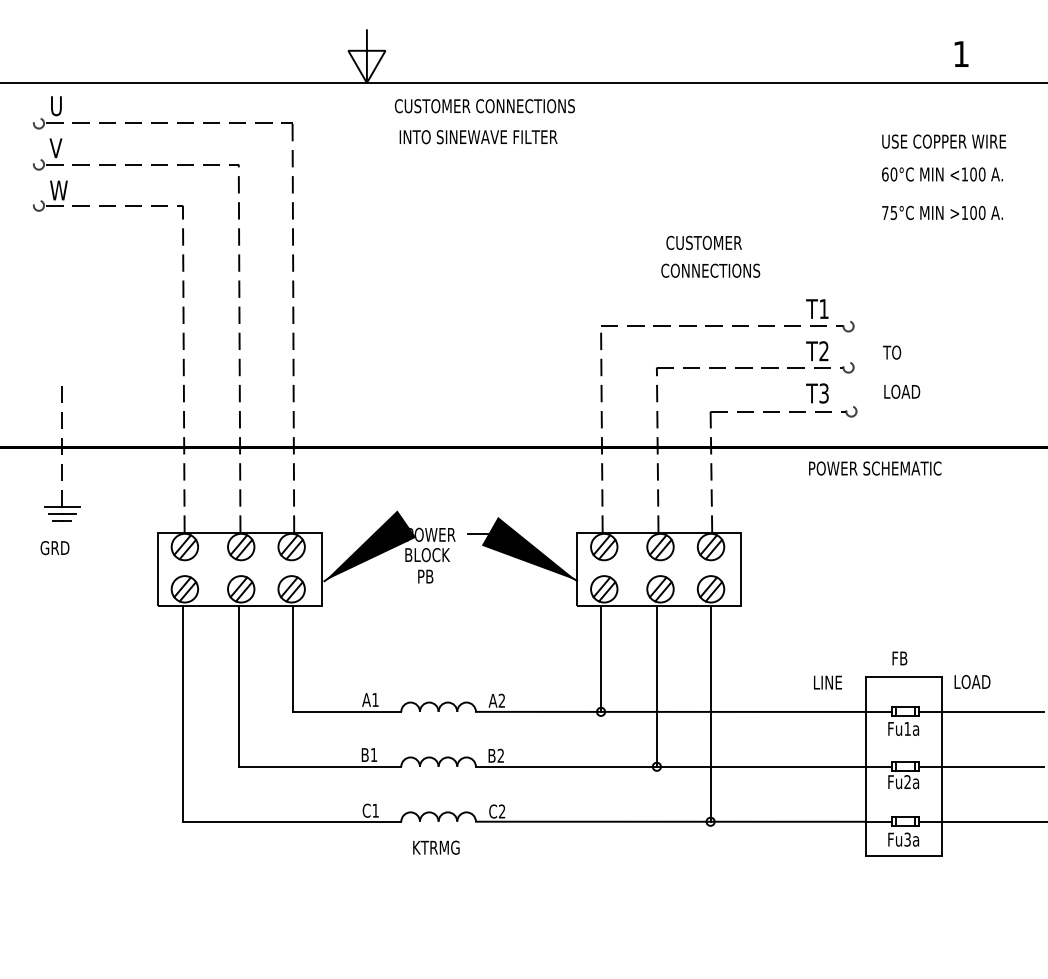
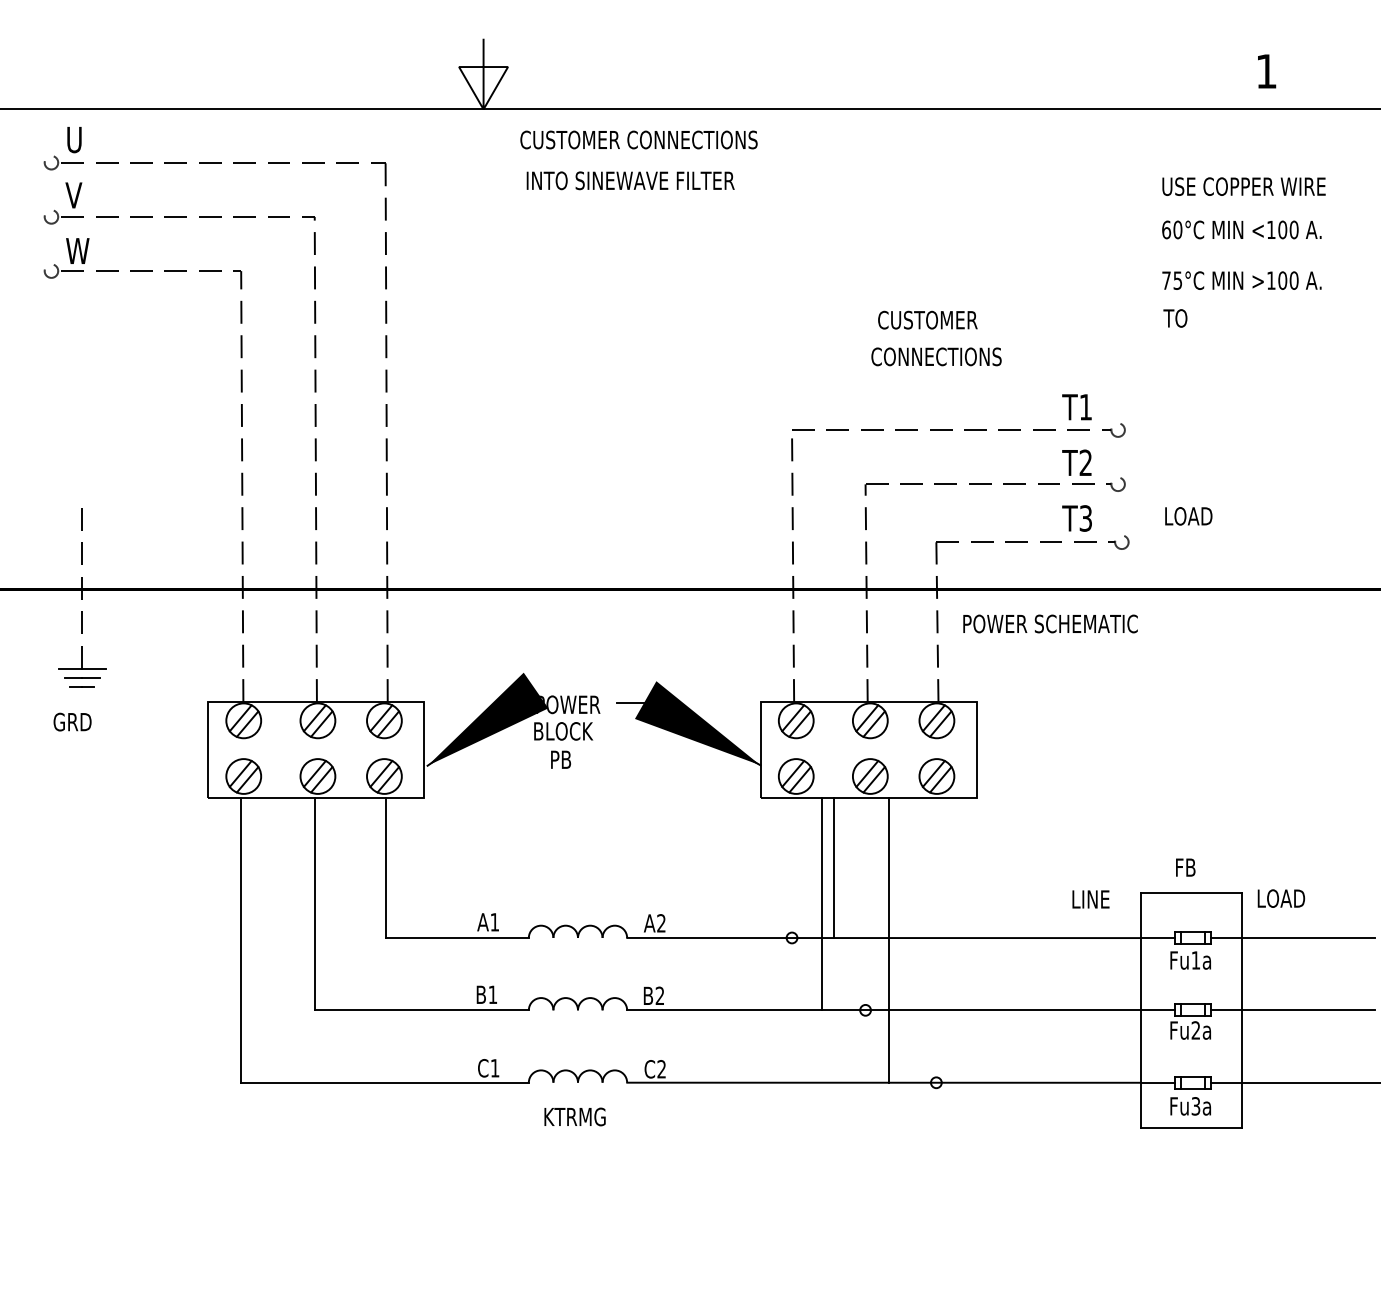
text: (892, 352) -> (1175, 318), moved
text: (875, 468) -> (1050, 623), moved
line: (601, 658) -> (834, 867), moved
line: (656, 685) -> (821, 903), moved
line: (710, 713) -> (888, 940), moved

